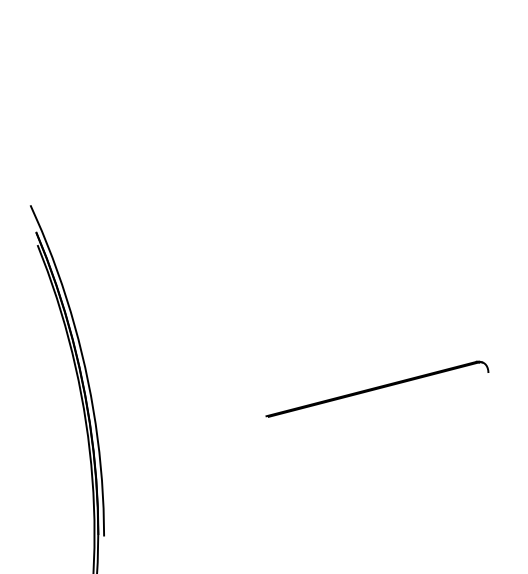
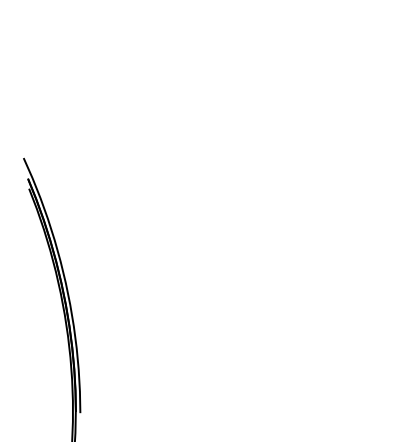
part: (376, 388) -> (290, 299), removed

